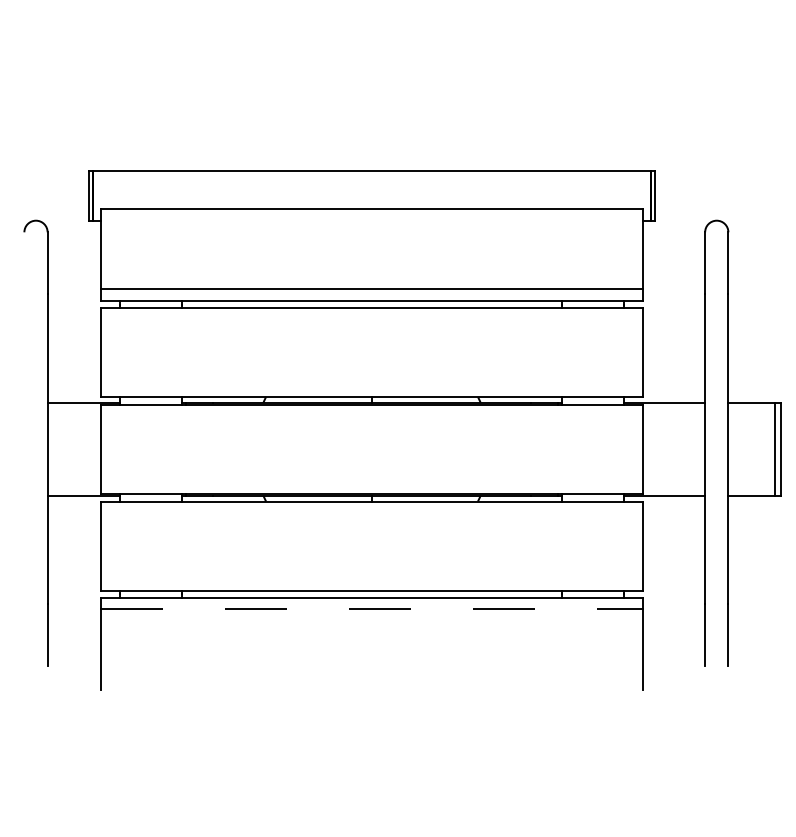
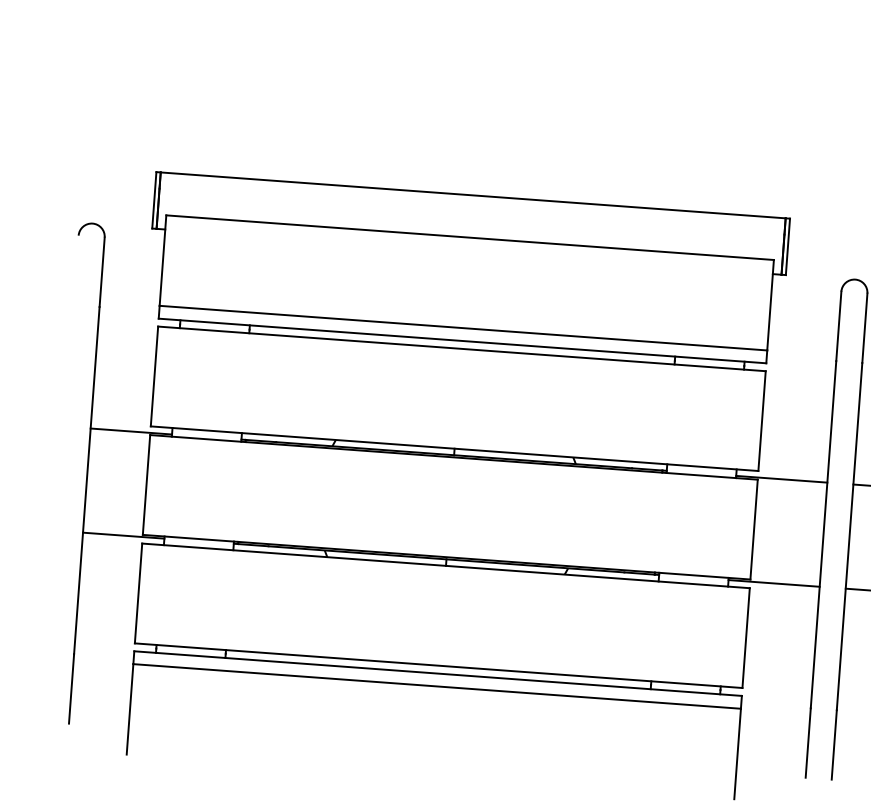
line: (372, 609) -> (437, 686), dashed -> solid

